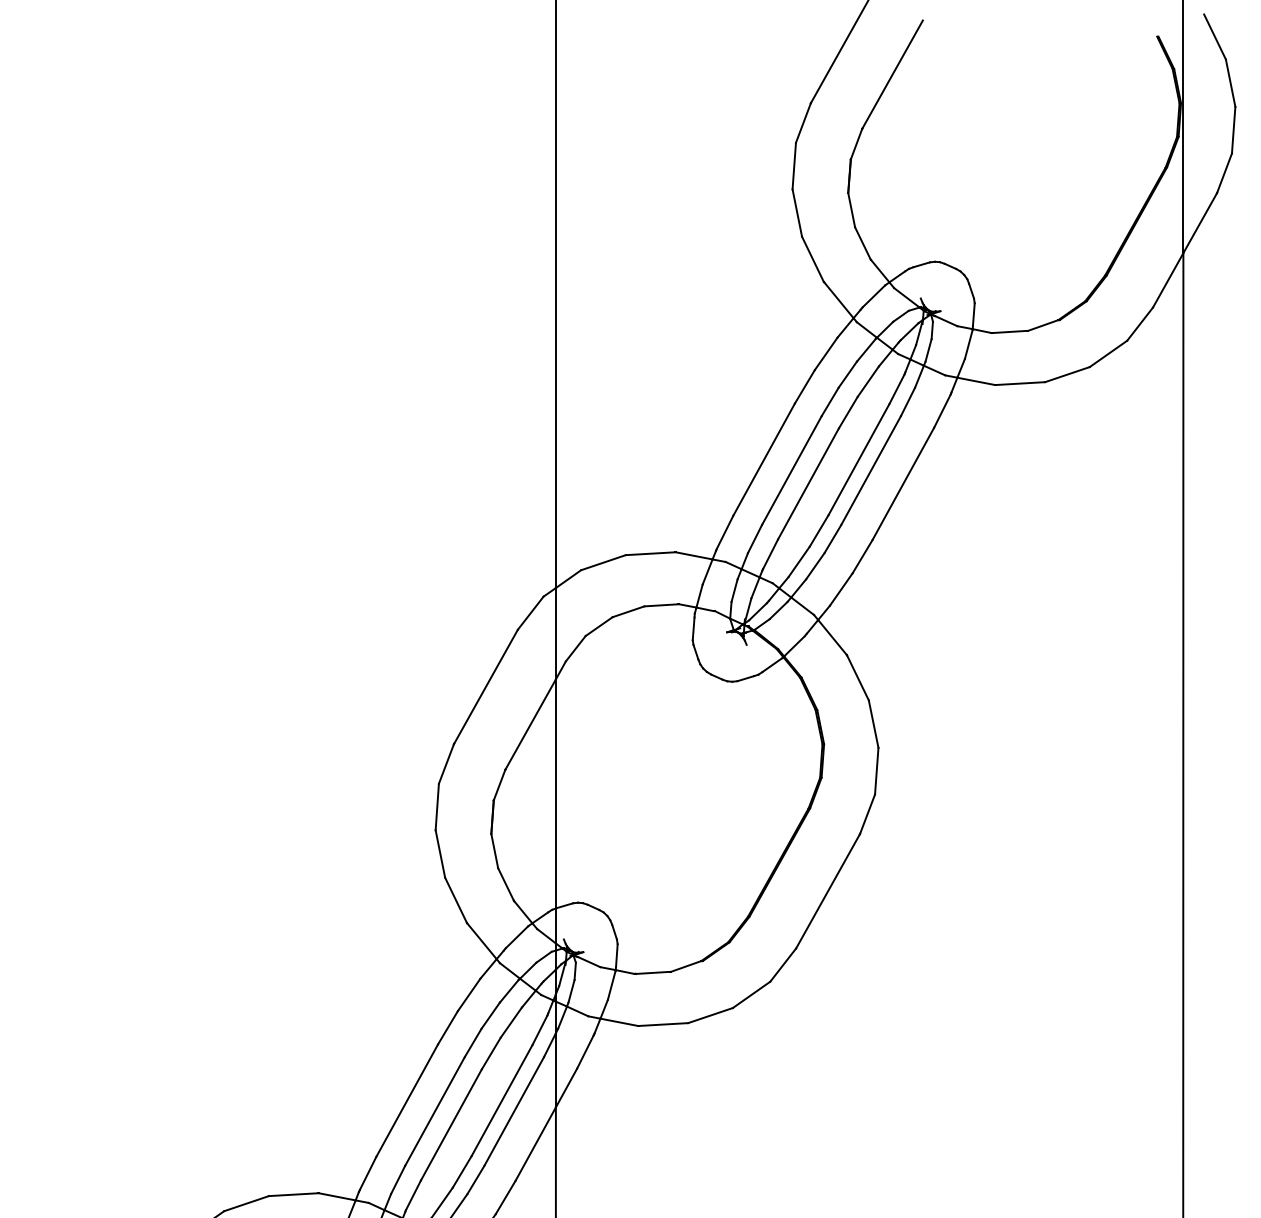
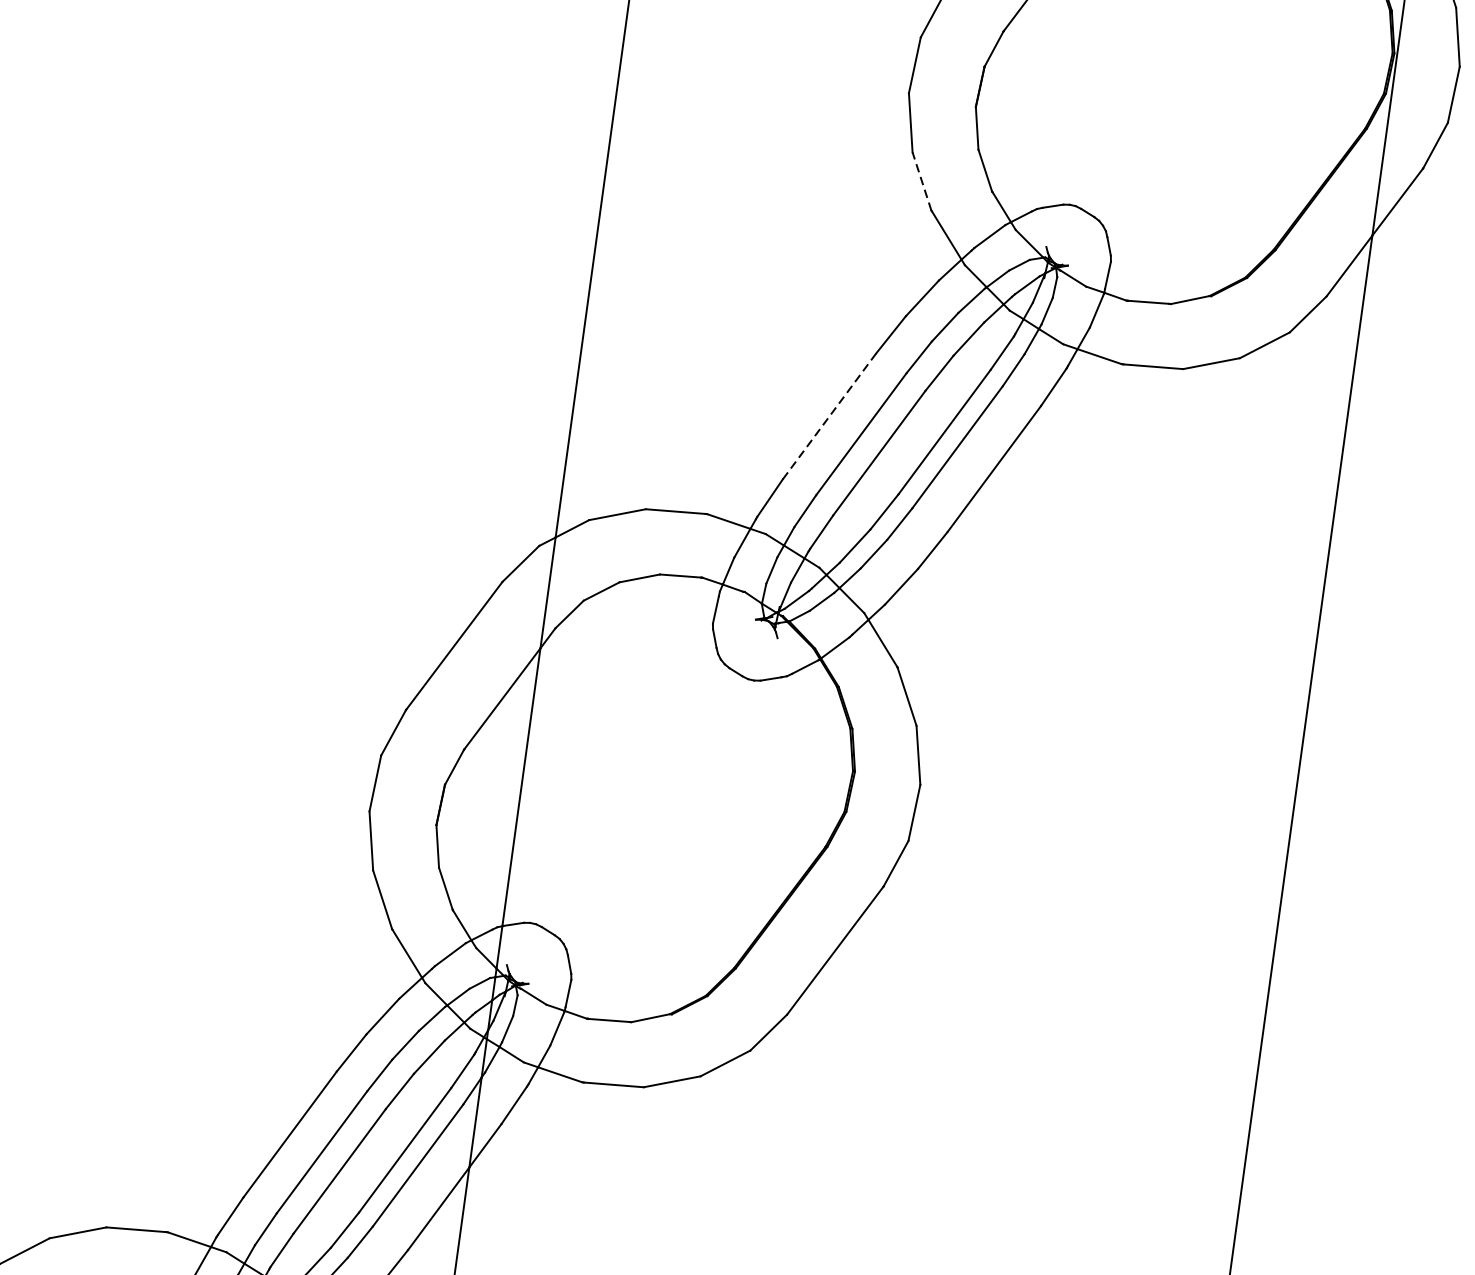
line: (812, 258) -> (921, 180), solid -> dashed
line: (764, 459) -> (830, 416), solid -> dashed

